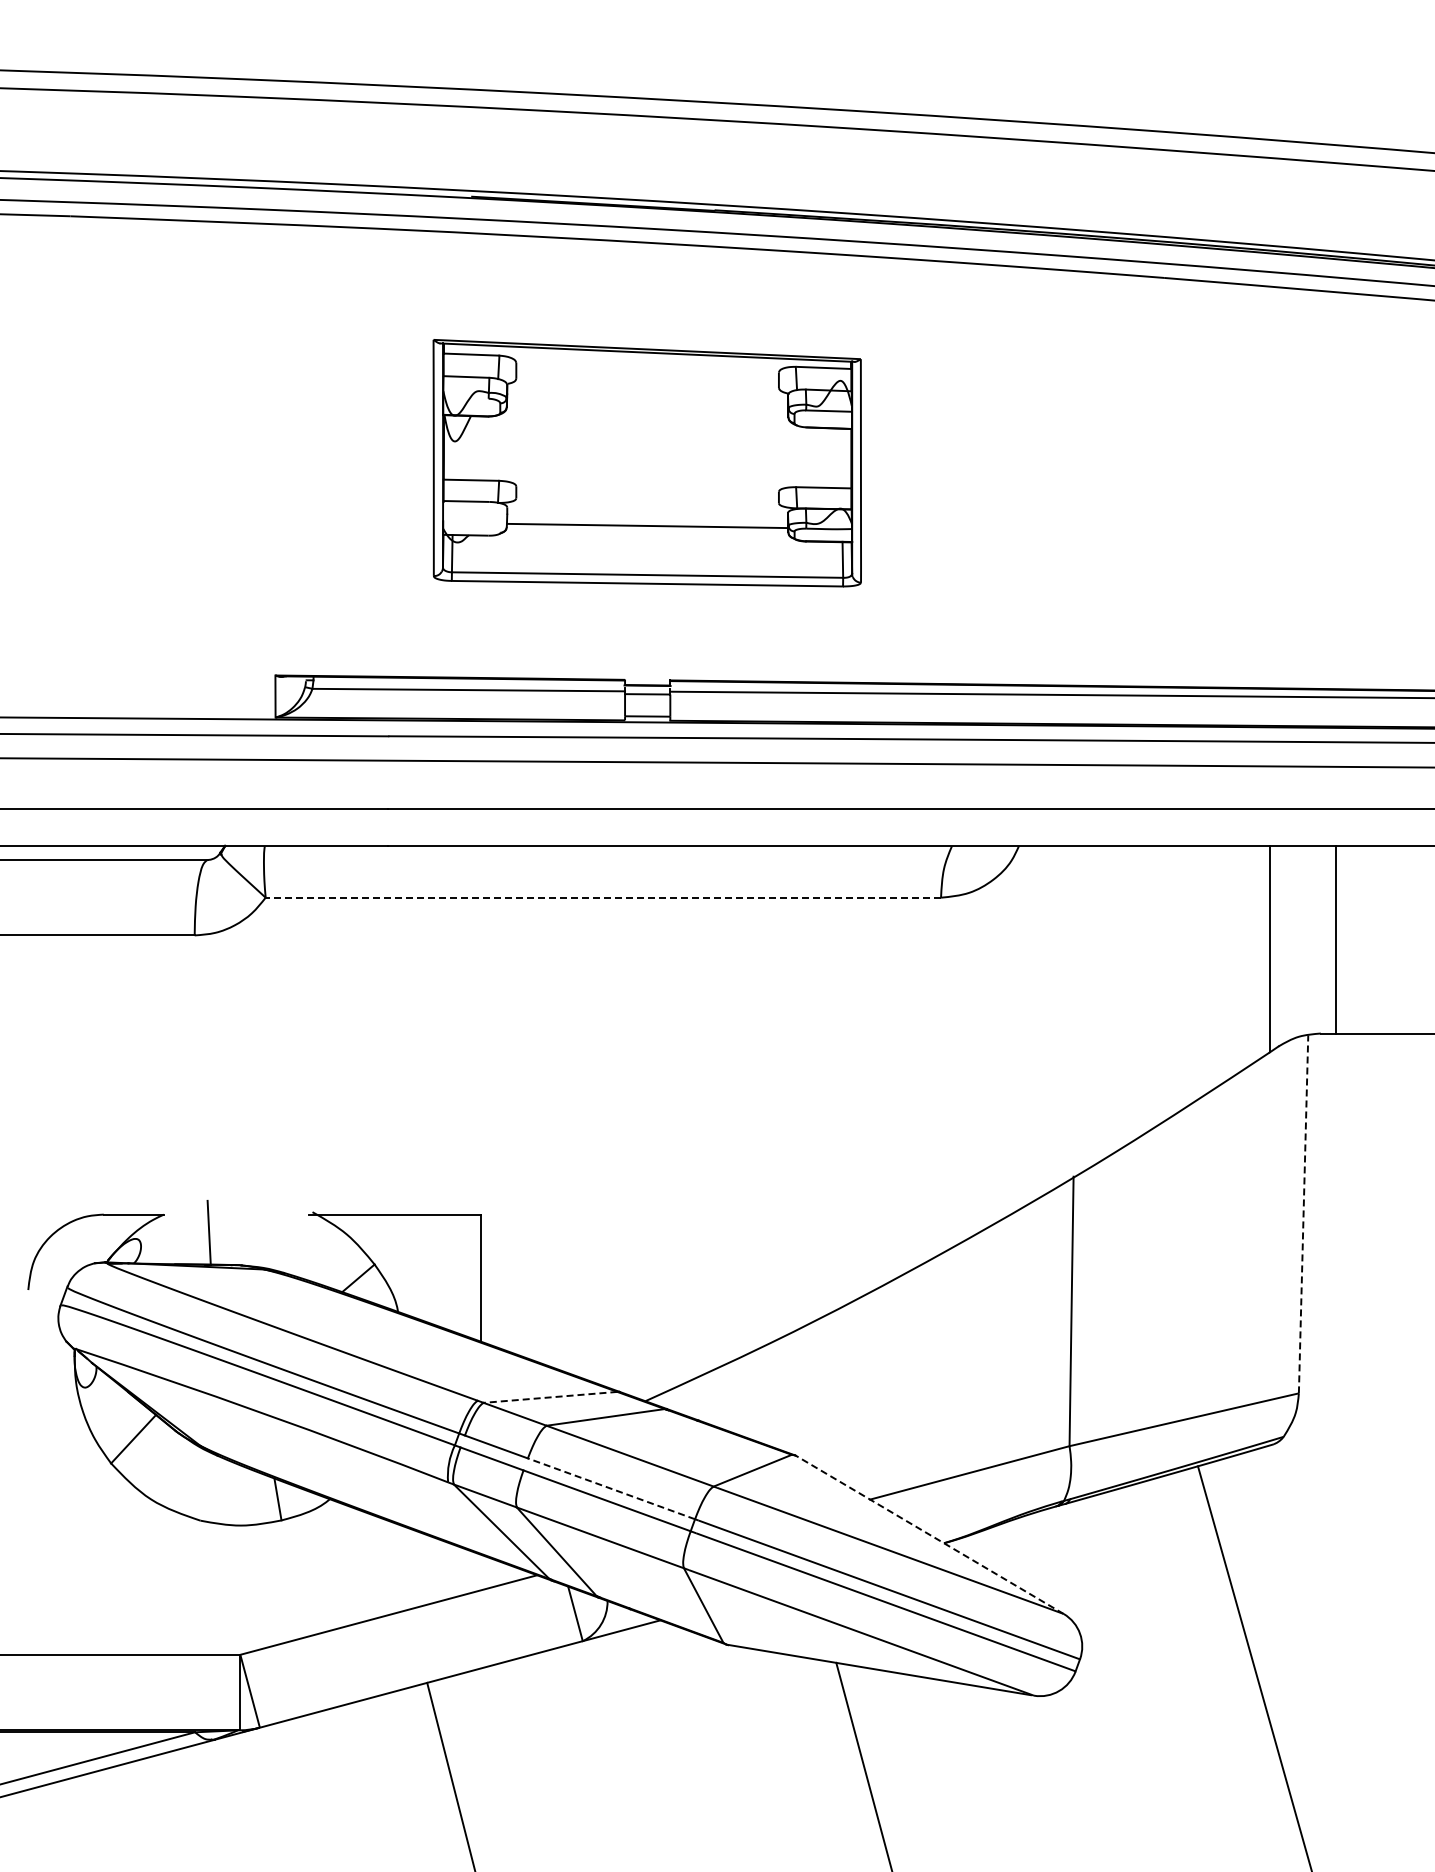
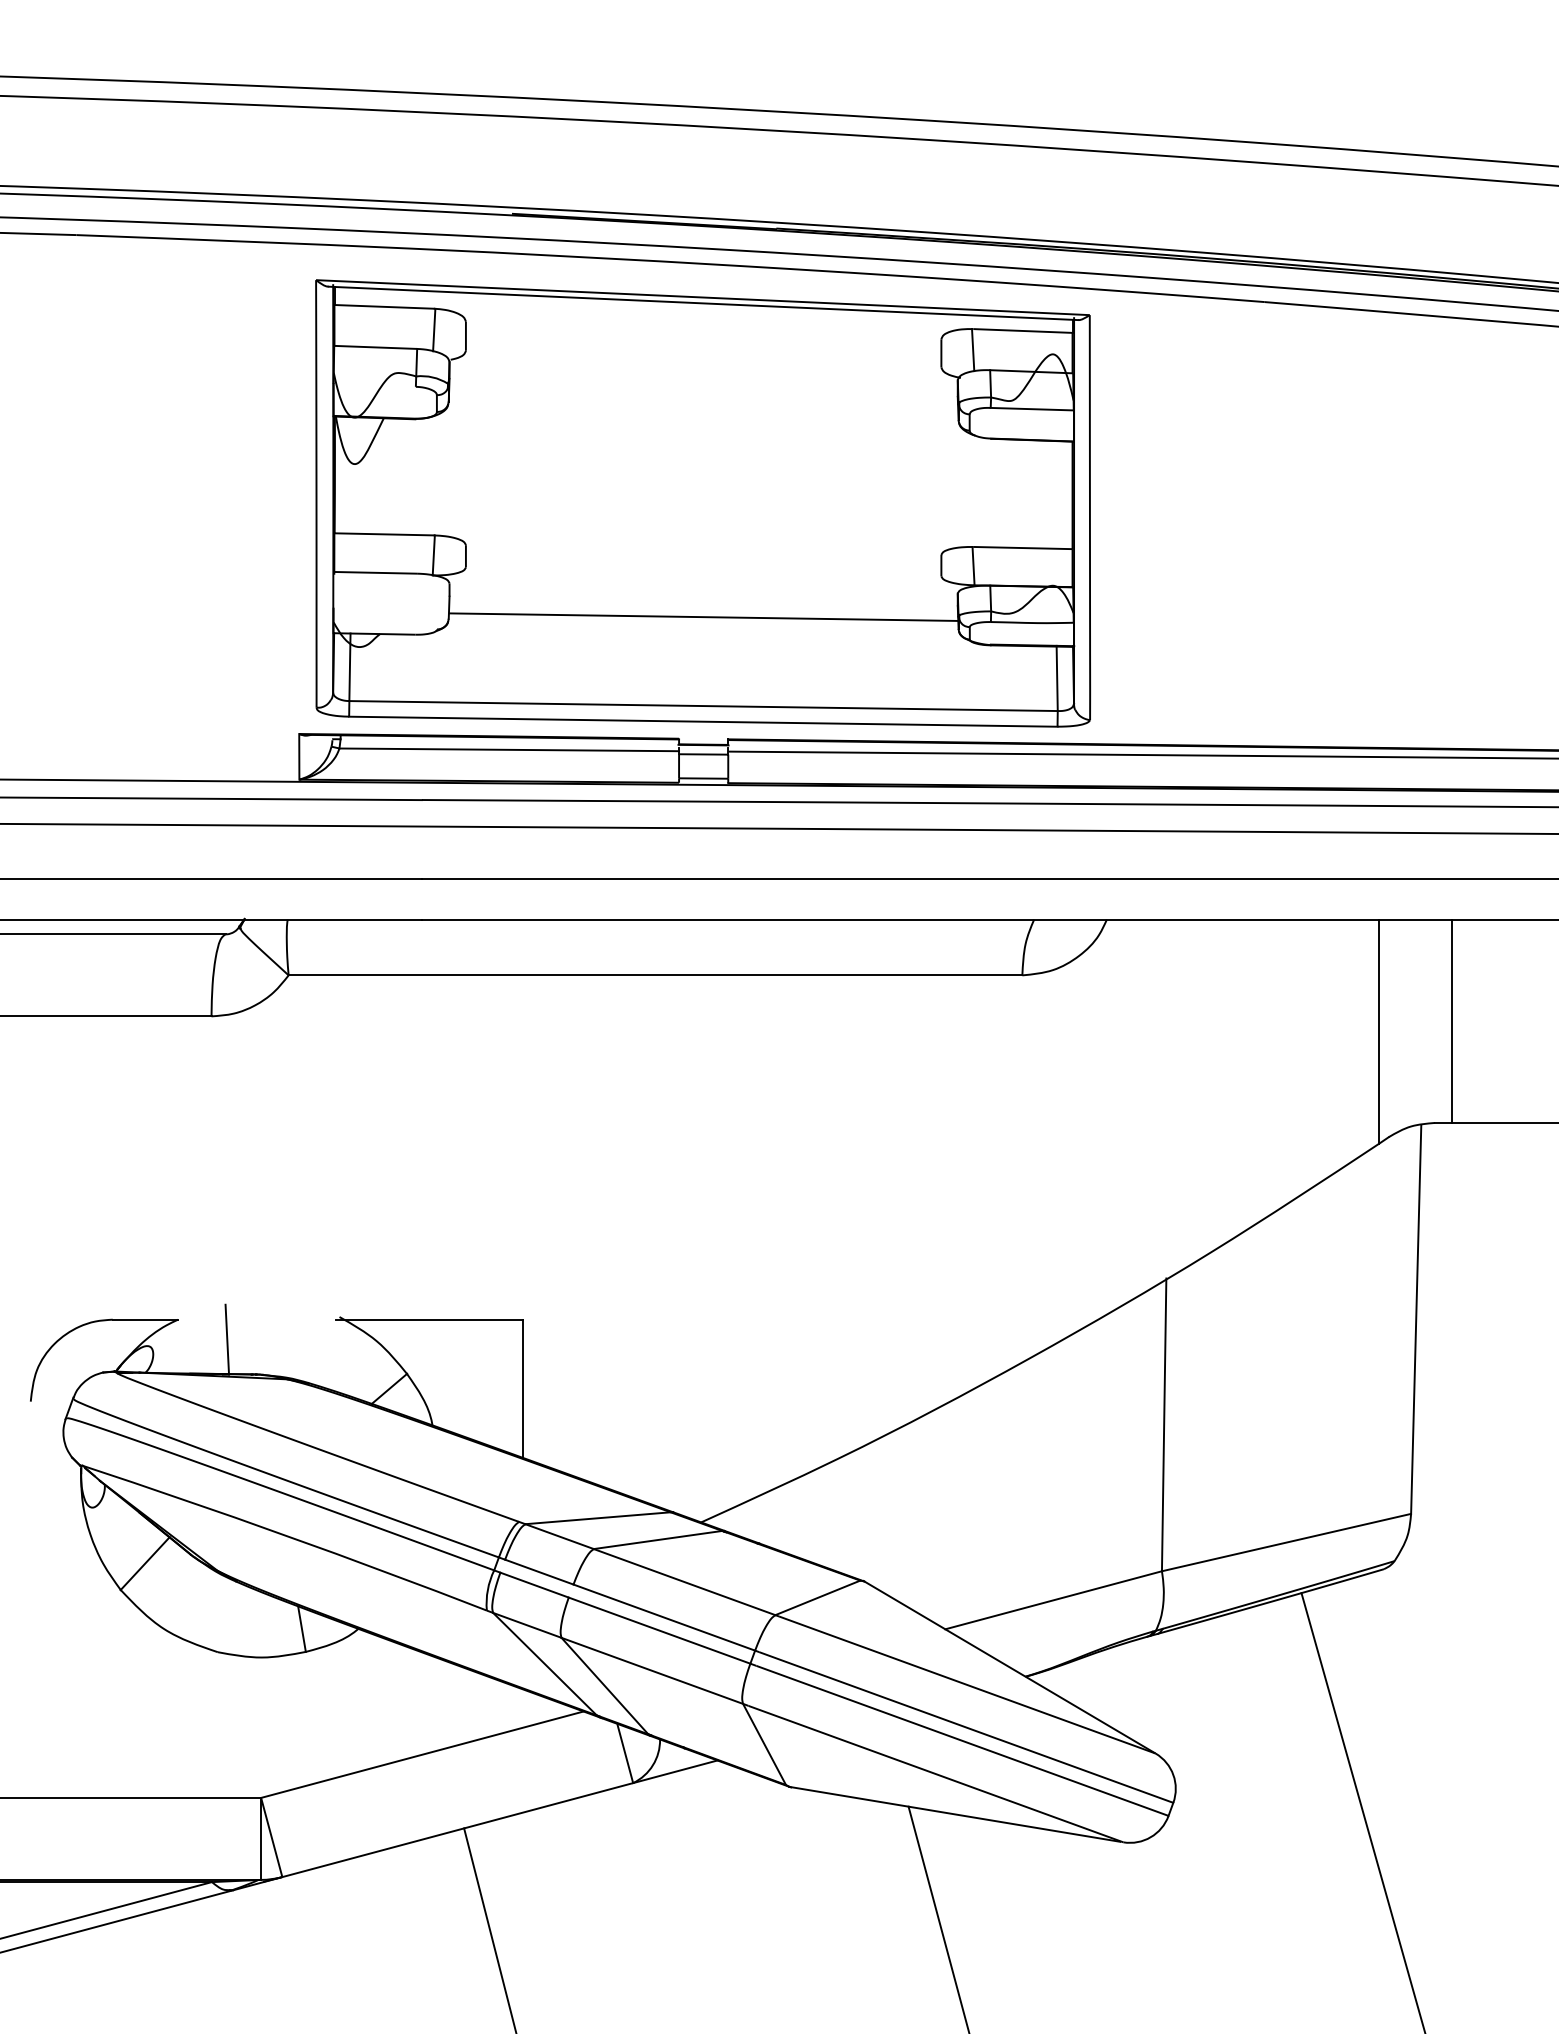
part: (647, 462) -> (703, 502), size x1.67
line: (603, 897) -> (655, 975), dashed -> solid
line: (1303, 1213) -> (1416, 1318), dashed -> solid
line: (550, 1397) -> (598, 1518), dashed -> solid
line: (611, 1488) -> (664, 1617), dashed -> solid
line: (928, 1533) -> (1008, 1666), dashed -> solid

